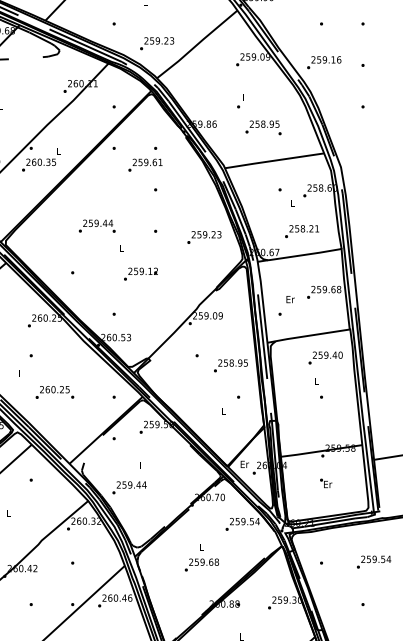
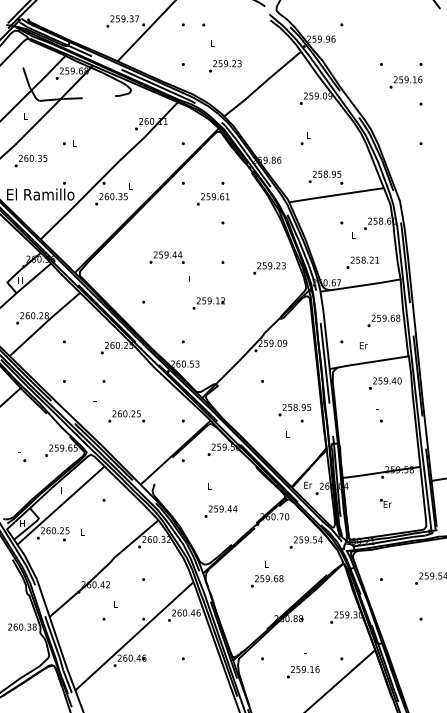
text: (157, 43) -> (225, 66), moved
text: (323, 62) -> (405, 82), moved
text: (263, 127) -> (325, 177), moved
text: (290, 299) -> (363, 345), moved
text: (230, 366) -> (294, 410), moved
text: (129, 487) -> (220, 511), moved

